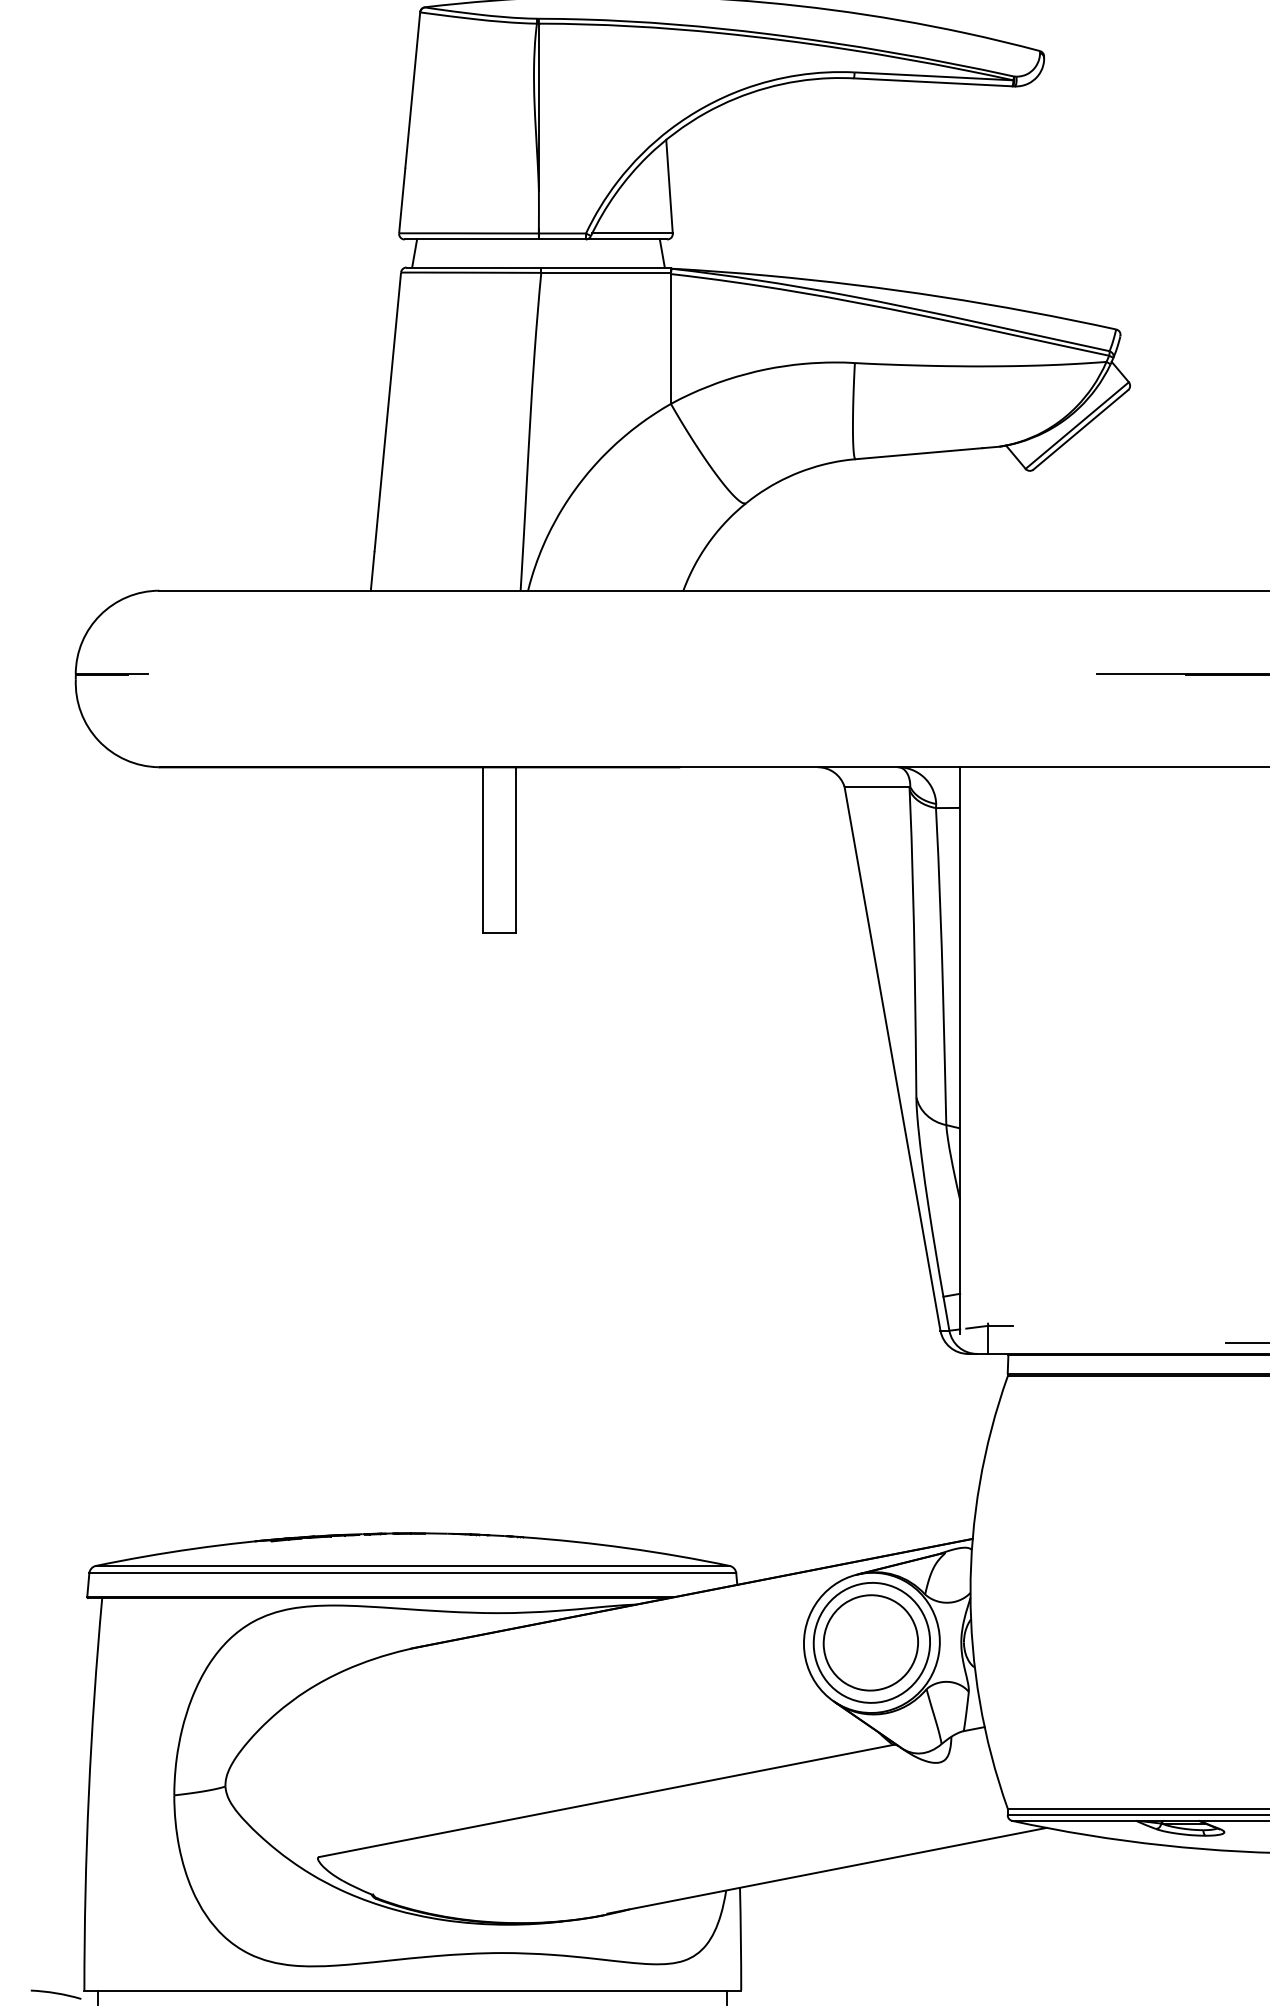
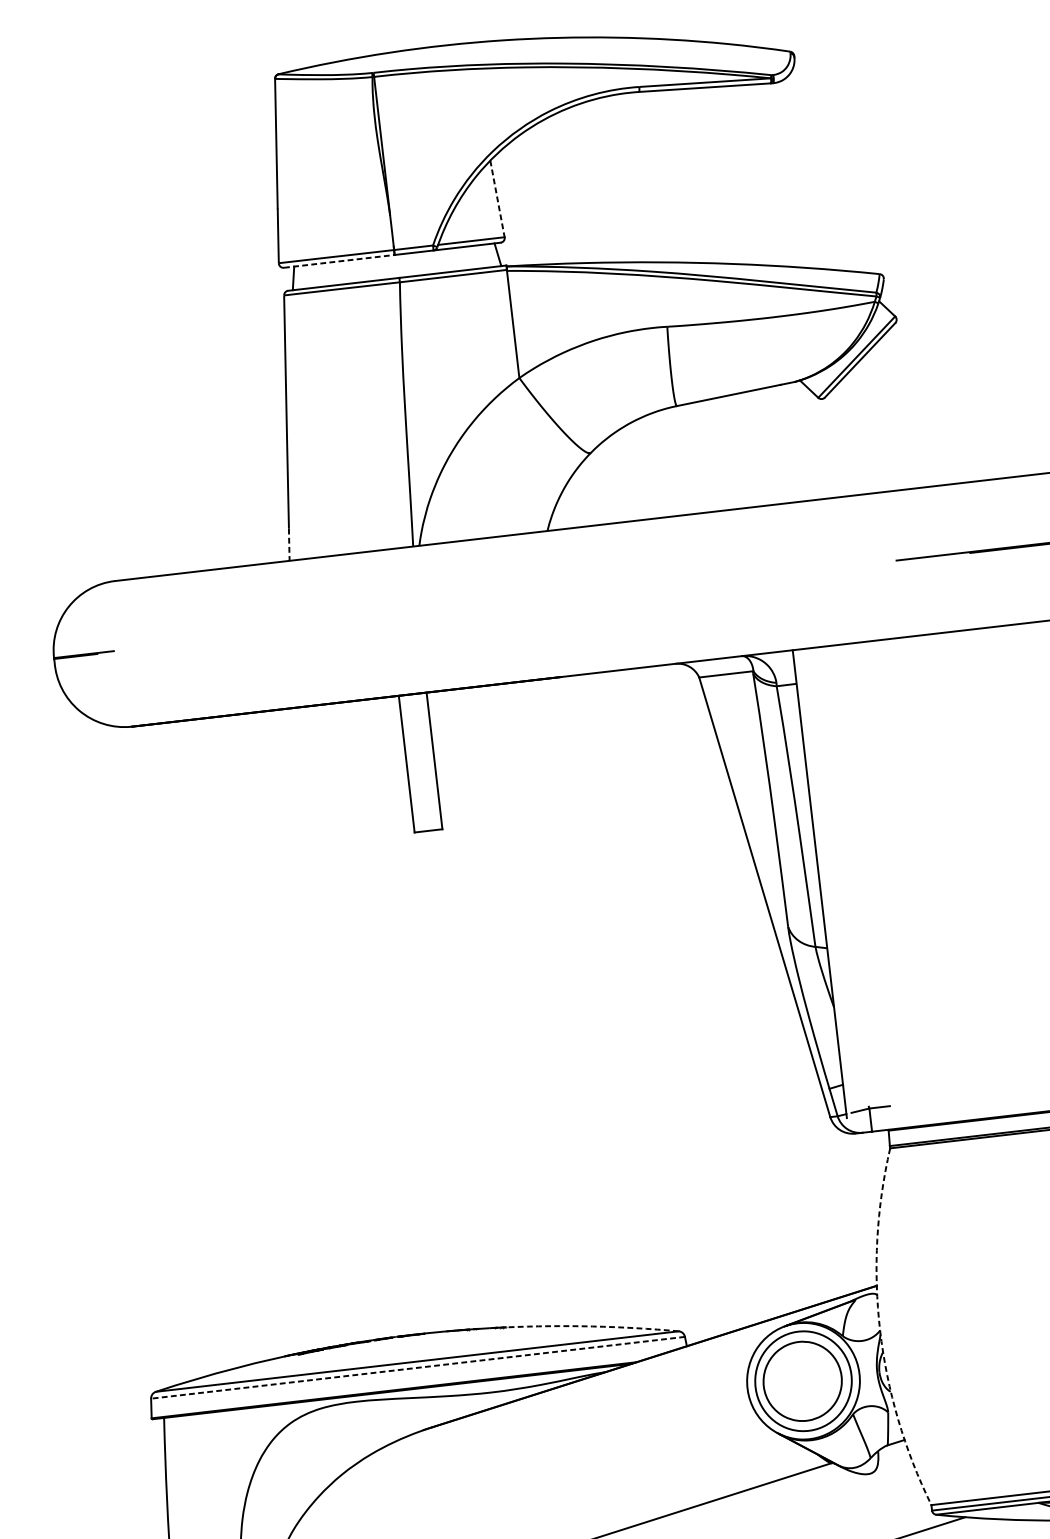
line: (669, 186) -> (497, 198), solid -> dashed
line: (471, 239) -> (339, 261), solid -> dashed
line: (372, 571) -> (289, 544), solid -> dashed
arc: (626, 1548) -> (592, 1326), solid -> dashed
line: (412, 1573) -> (417, 1367), solid -> dashed
arc: (970, 1592) -> (880, 1330), solid -> dashed

